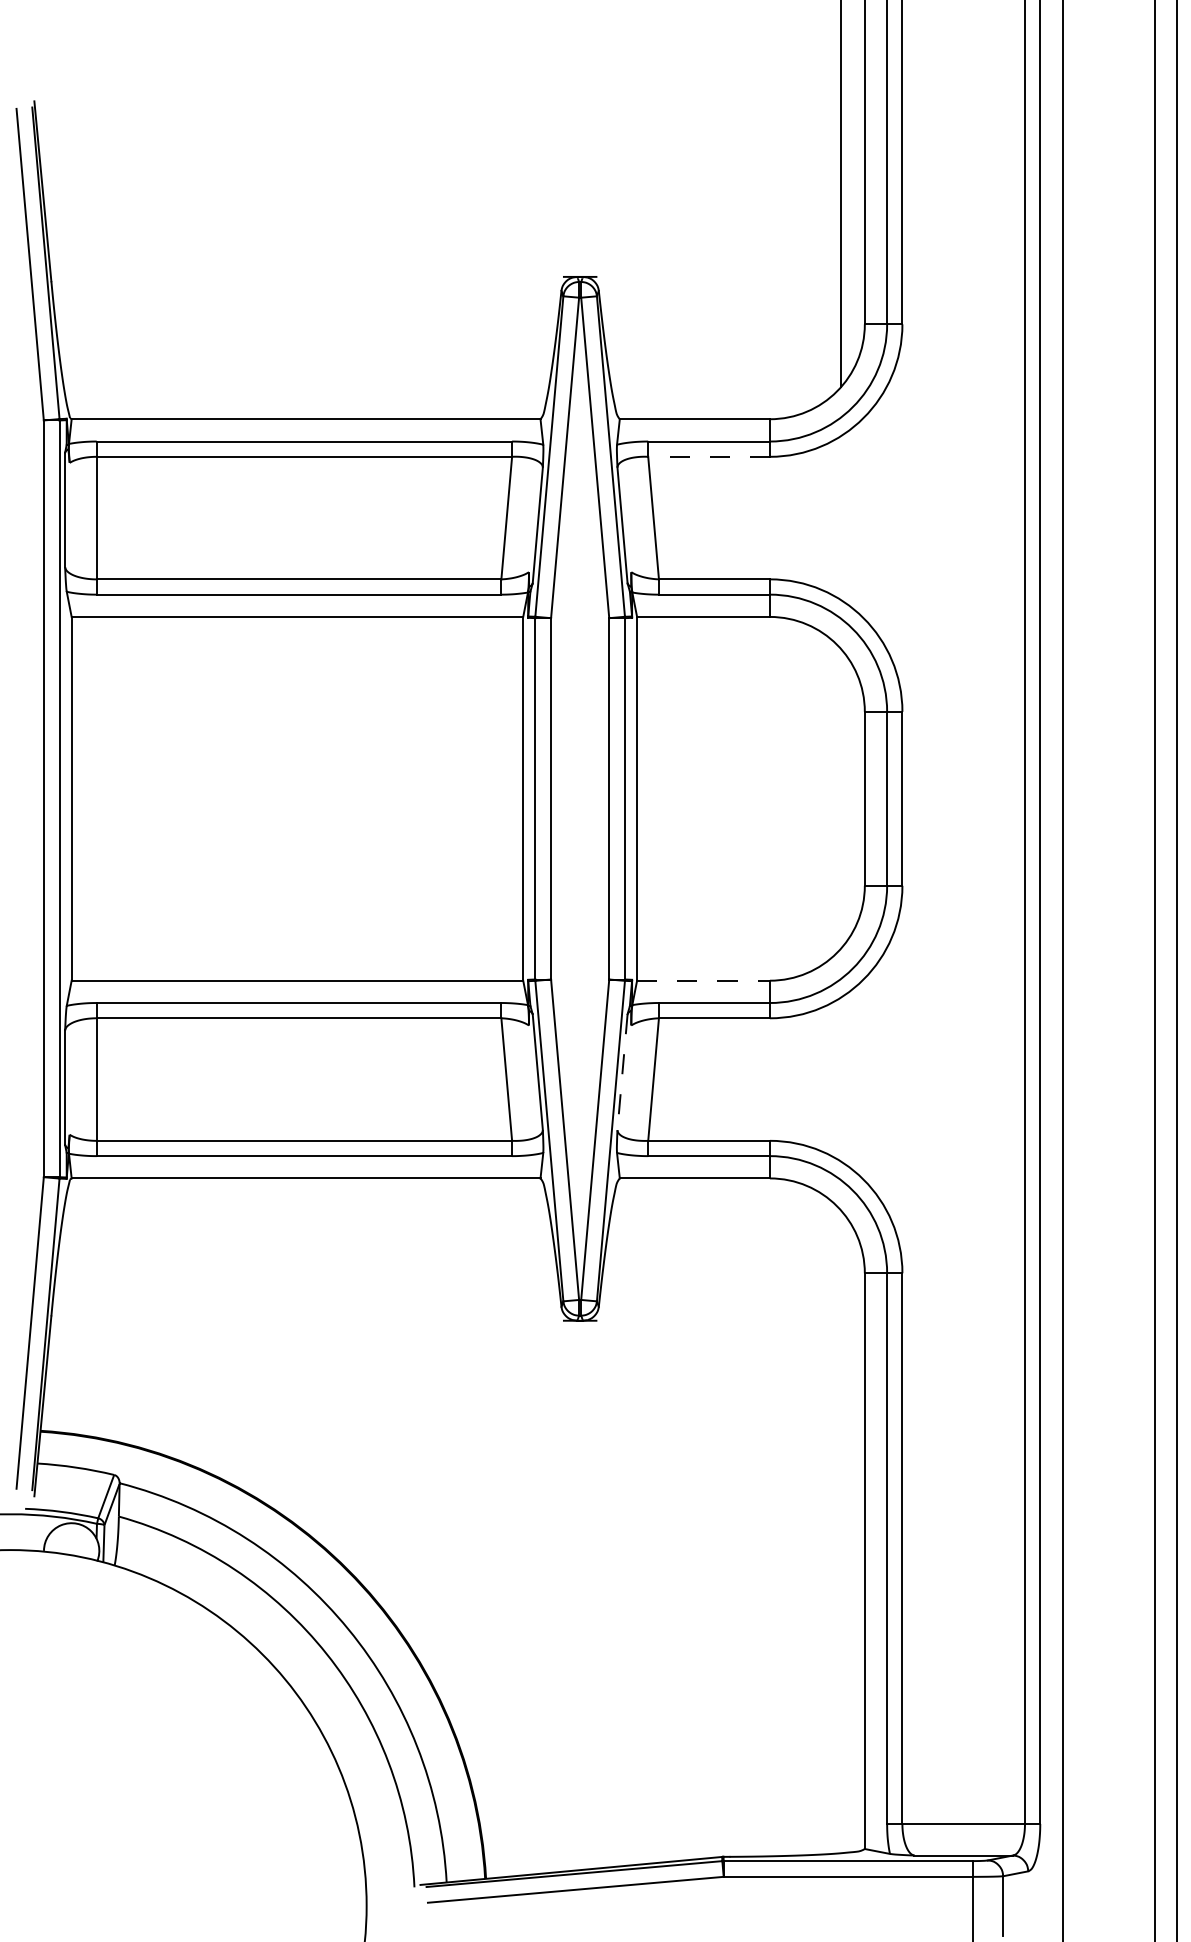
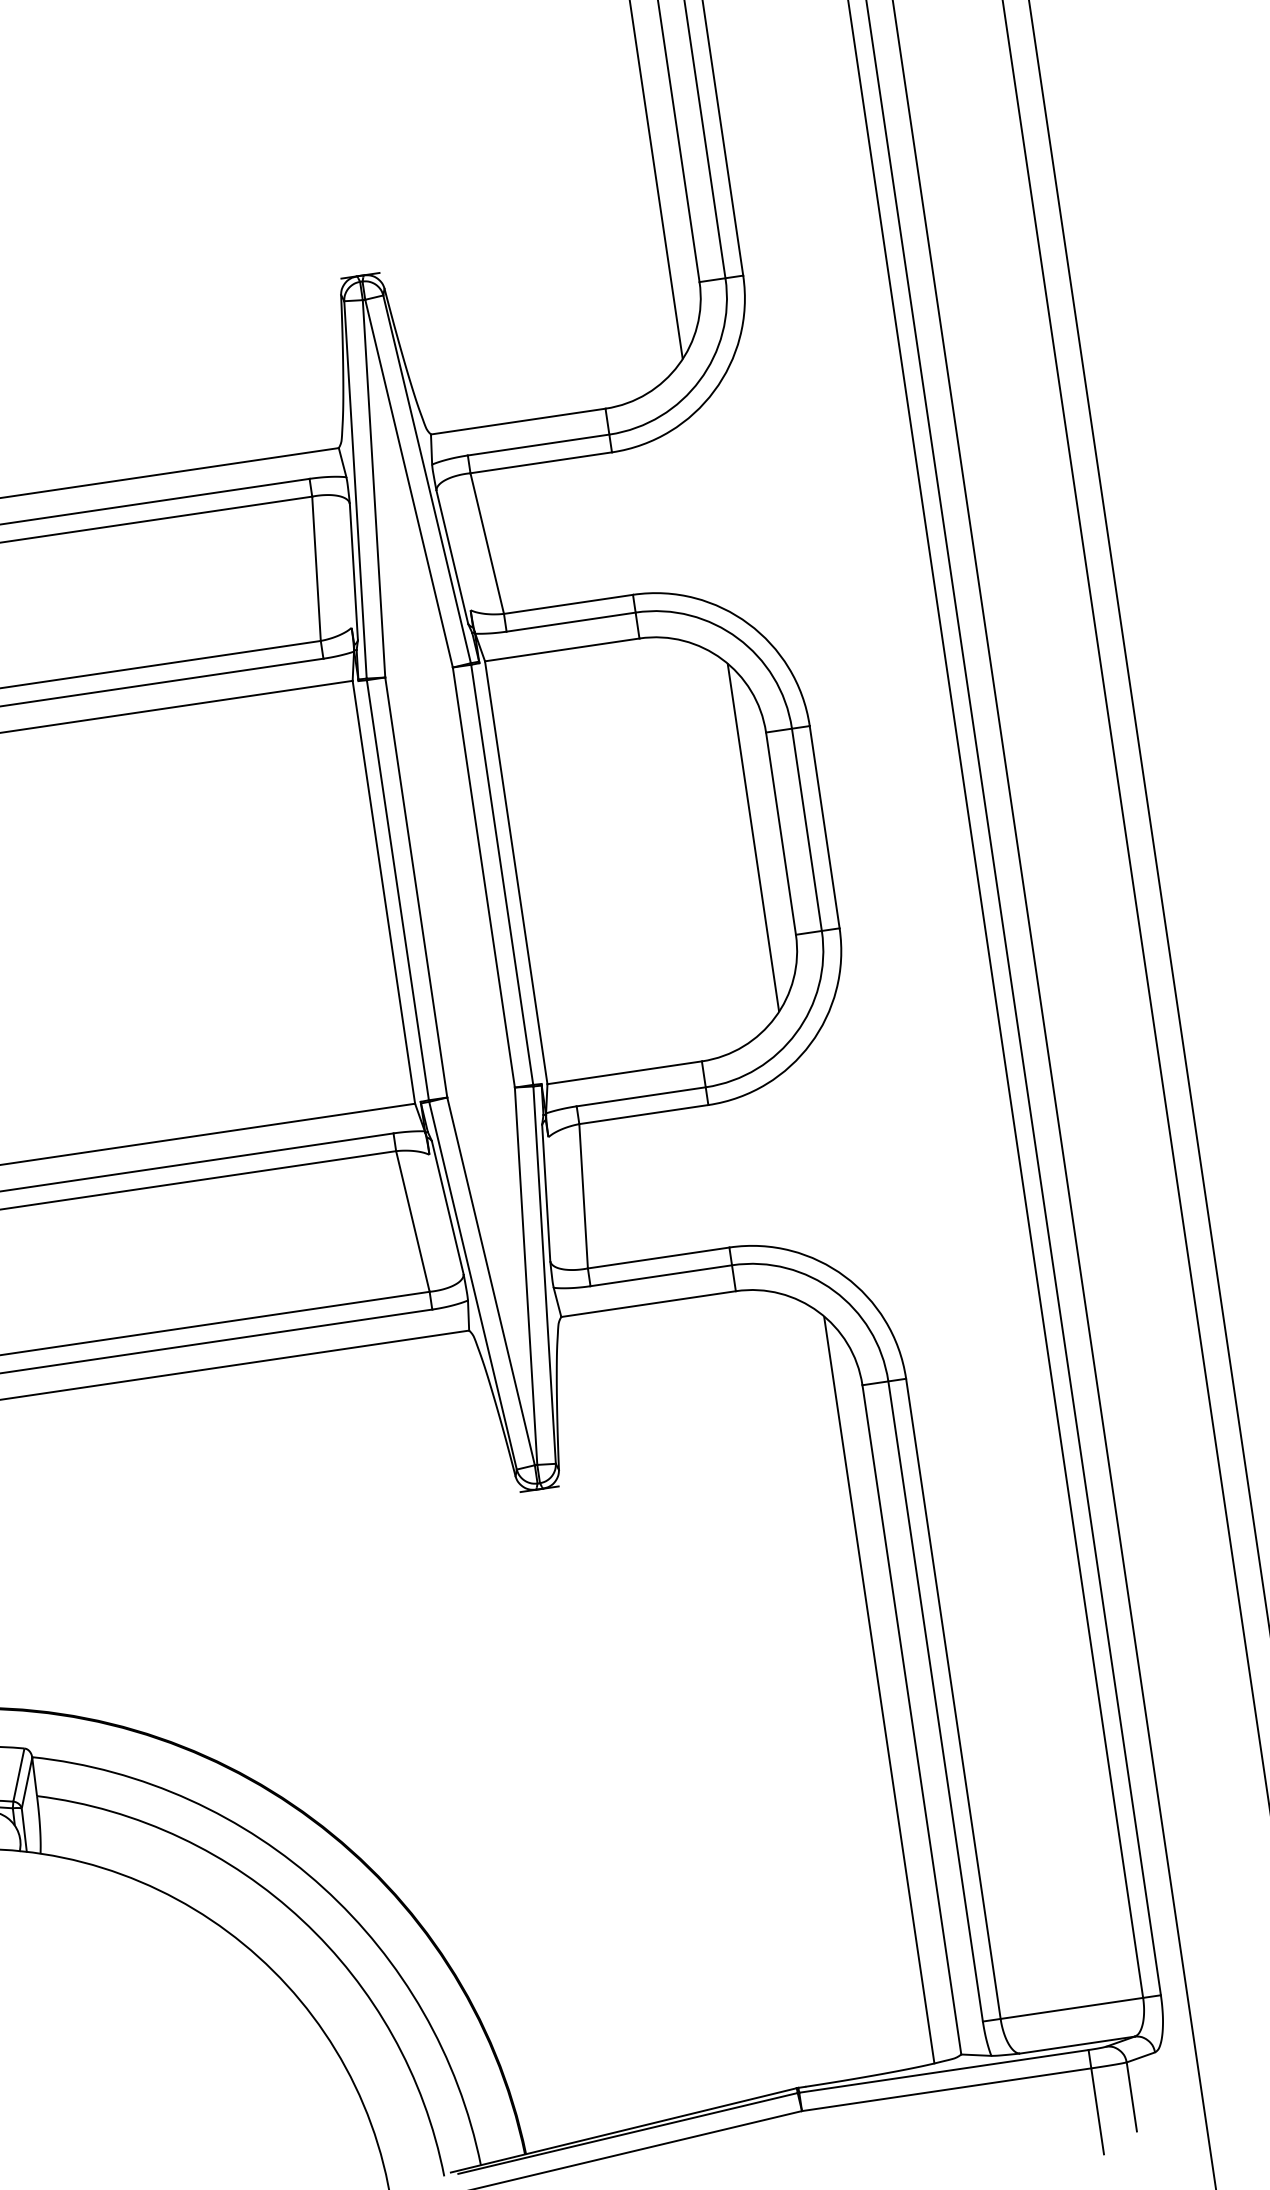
line: (709, 456) -> (541, 462), dashed -> solid
line: (841, 798) -> (753, 837), added
line: (704, 980) -> (625, 1072), dashed -> solid
line: (622, 1072) -> (546, 1193), dashed -> solid
line: (841, 1532) -> (879, 1690), added

